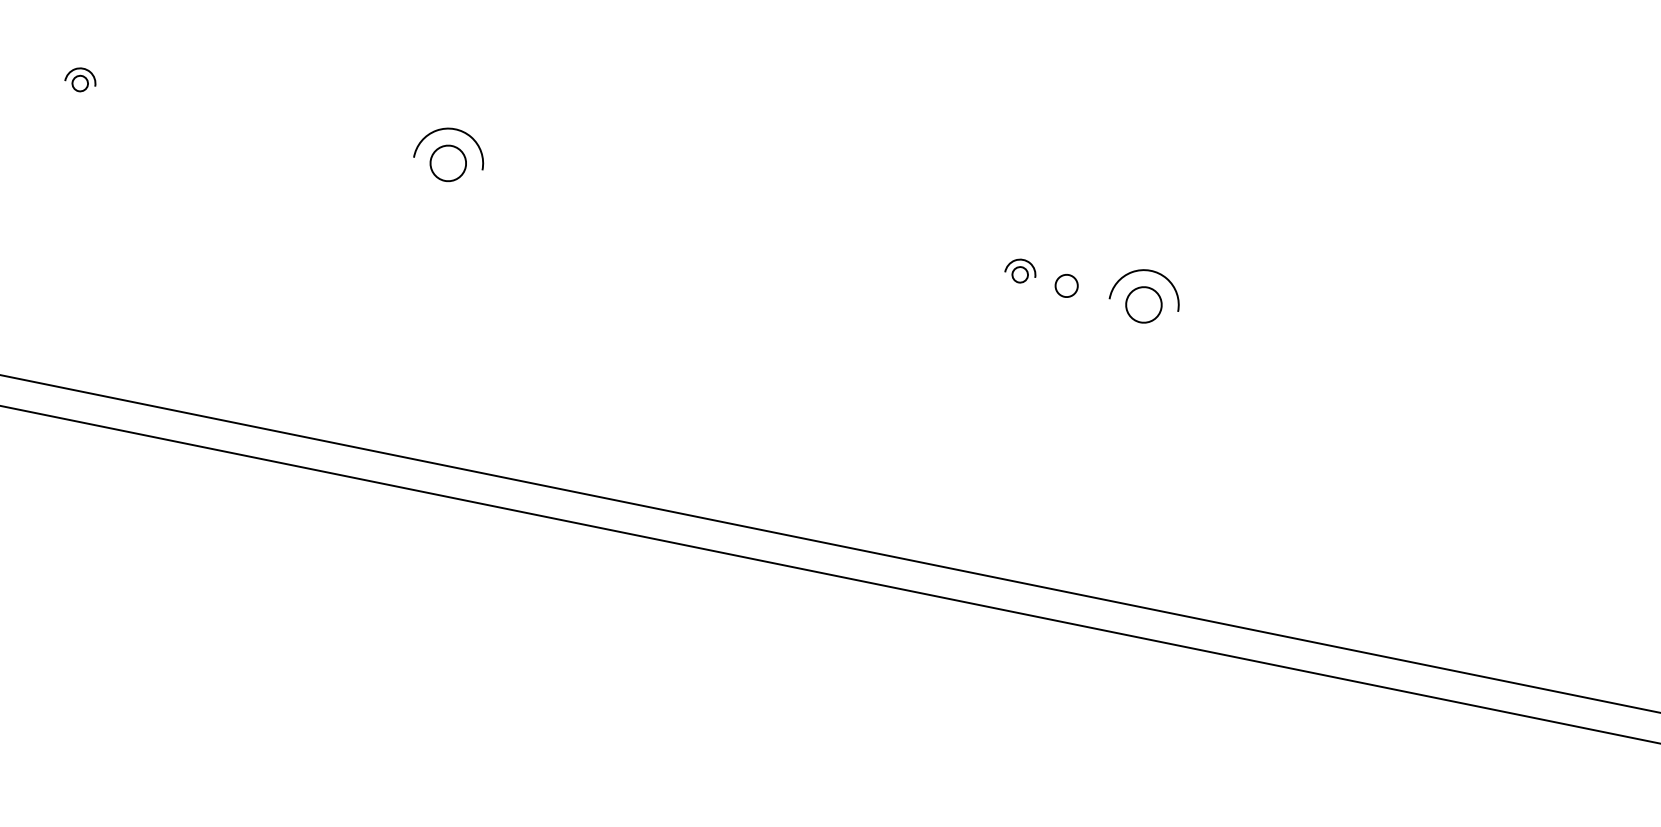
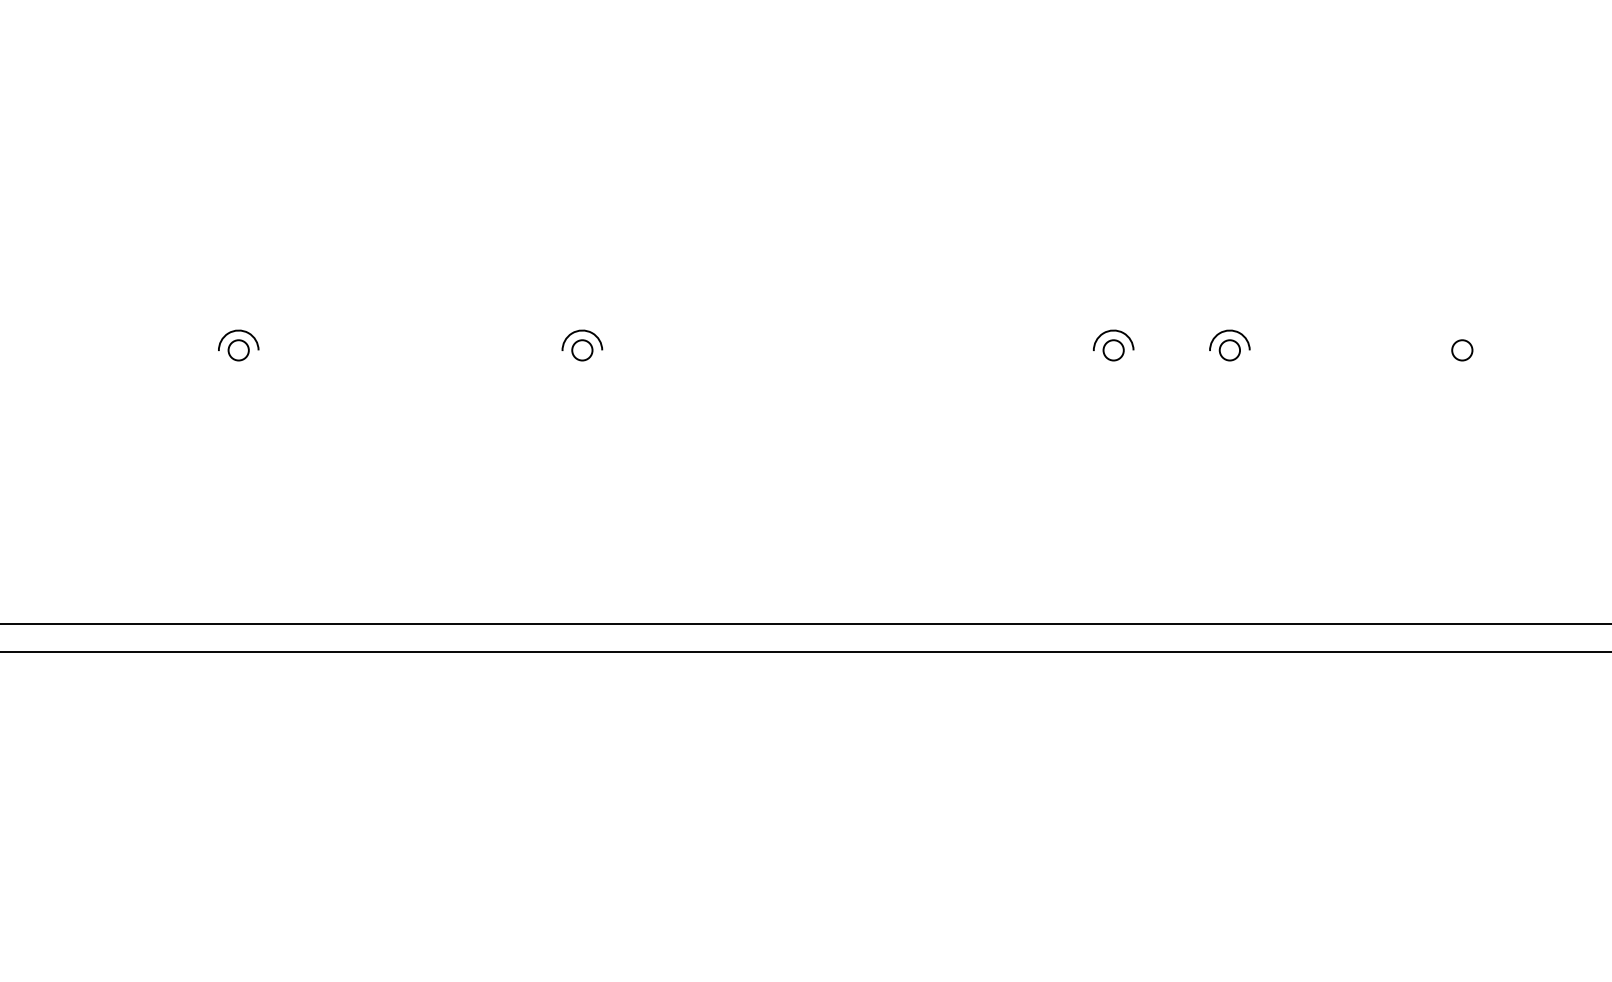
part: (80, 79) -> (238, 345), size x1.43
part: (450, 155) -> (582, 345), size x0.62
part: (1020, 271) -> (1113, 345), size x1.43
circle: (1066, 286) -> (1462, 350), moved
part: (1145, 296) -> (1229, 345), size x0.62

